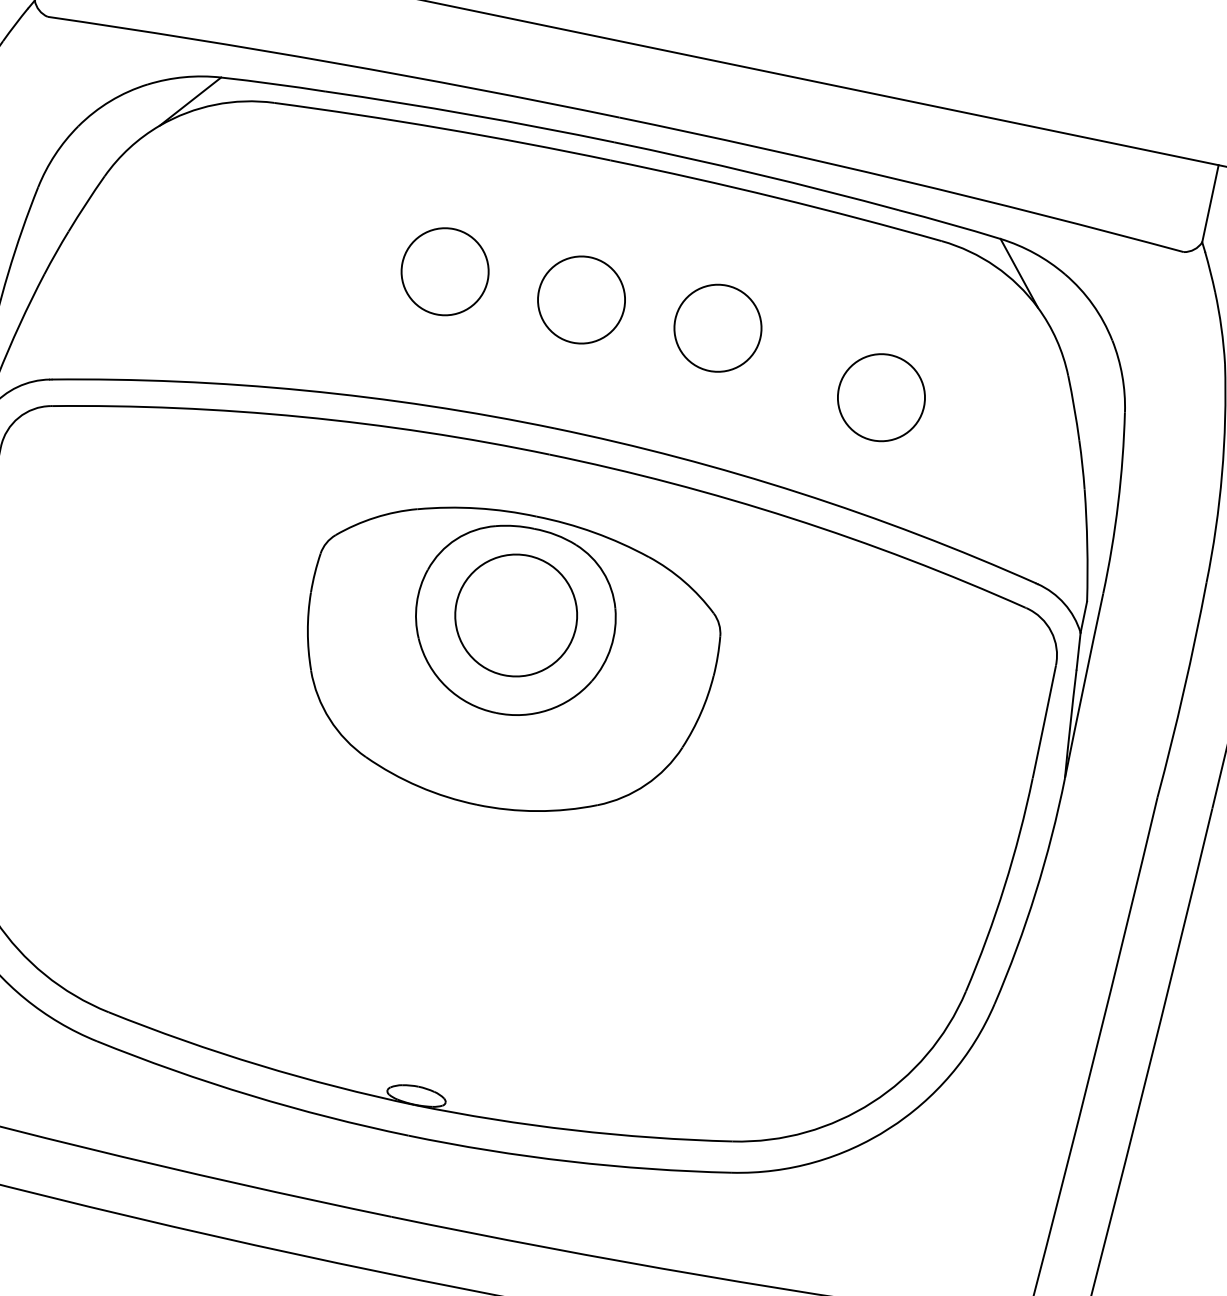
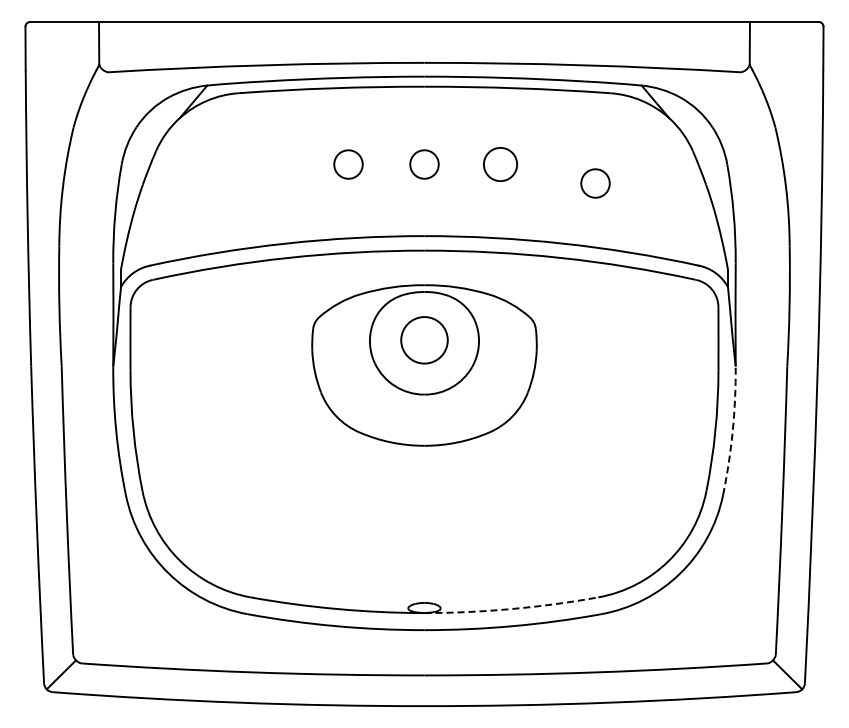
circle: (445, 271) -> (348, 164), size x0.6
circle: (581, 299) -> (424, 164), size x0.6
circle: (717, 328) -> (500, 164), size x0.7
circle: (881, 397) -> (595, 183), size x0.6
circle: (516, 615) -> (424, 340), size x0.7
arc: (1035, 893) -> (732, 431), solid -> dashed
arc: (572, 1130) -> (511, 609), solid -> dashed

